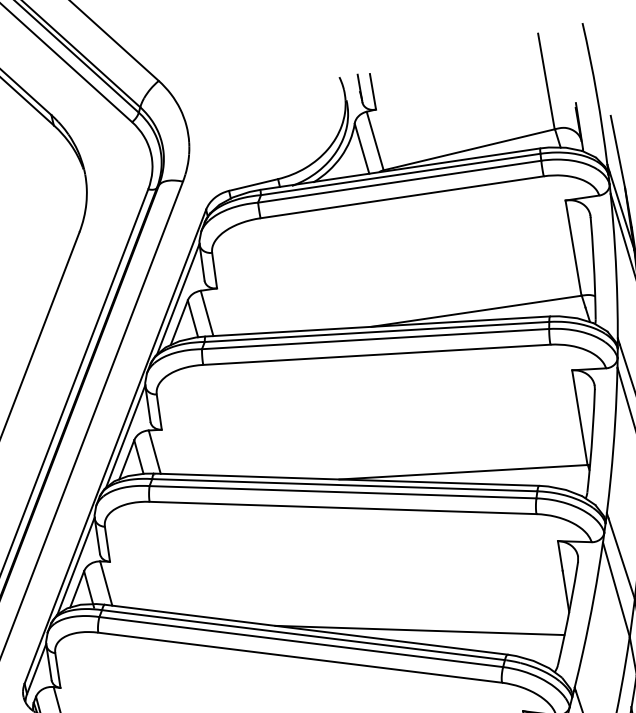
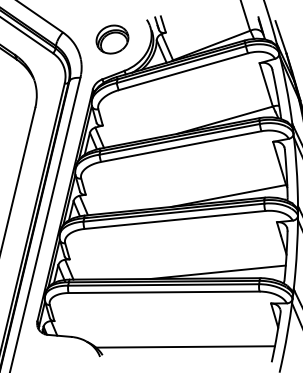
part: (261, 109) -> (112, 39), added

